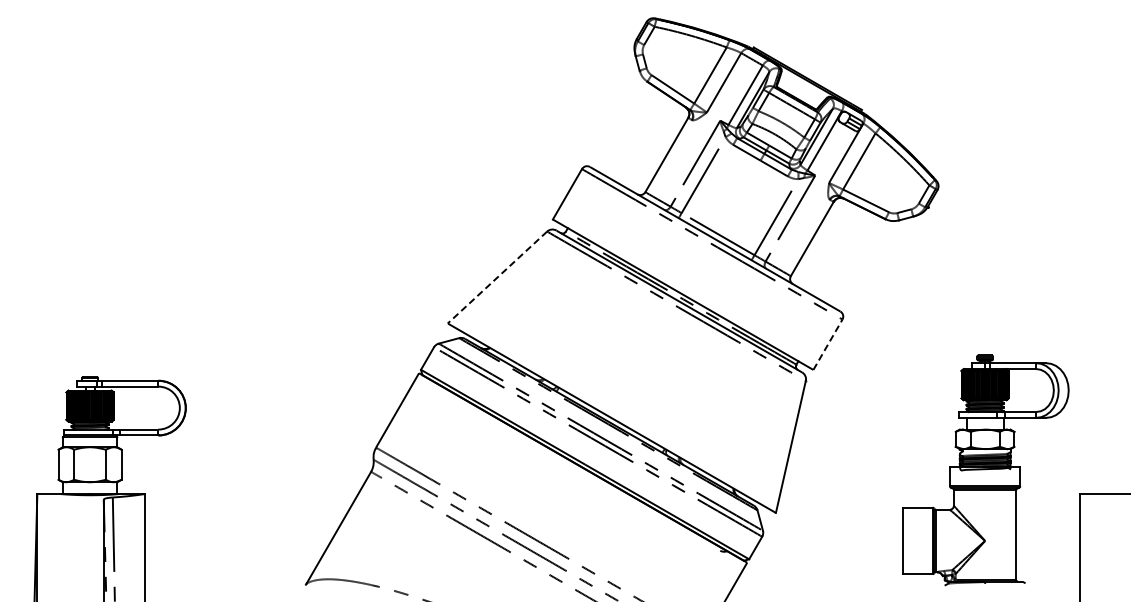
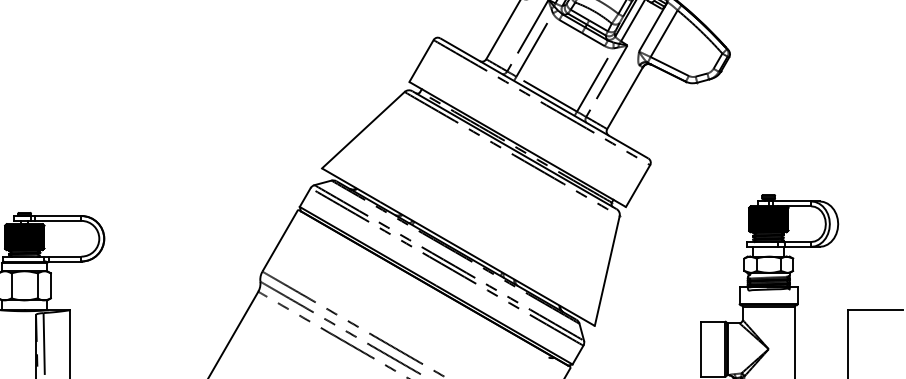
line: (497, 277) -> (363, 130), dashed -> solid
line: (828, 344) -> (638, 185), dashed -> solid

